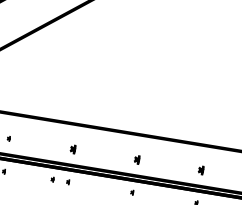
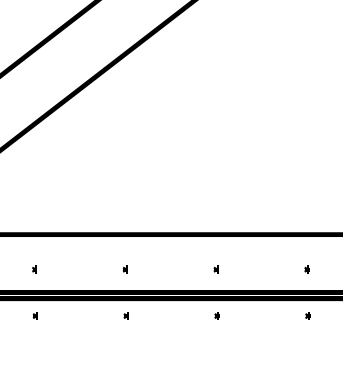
part: (72, 149) -> (124, 269), size x0.62
part: (136, 159) -> (215, 269), size x0.62
part: (200, 170) -> (306, 269), size x0.62
part: (52, 179) -> (103, 315), removed

